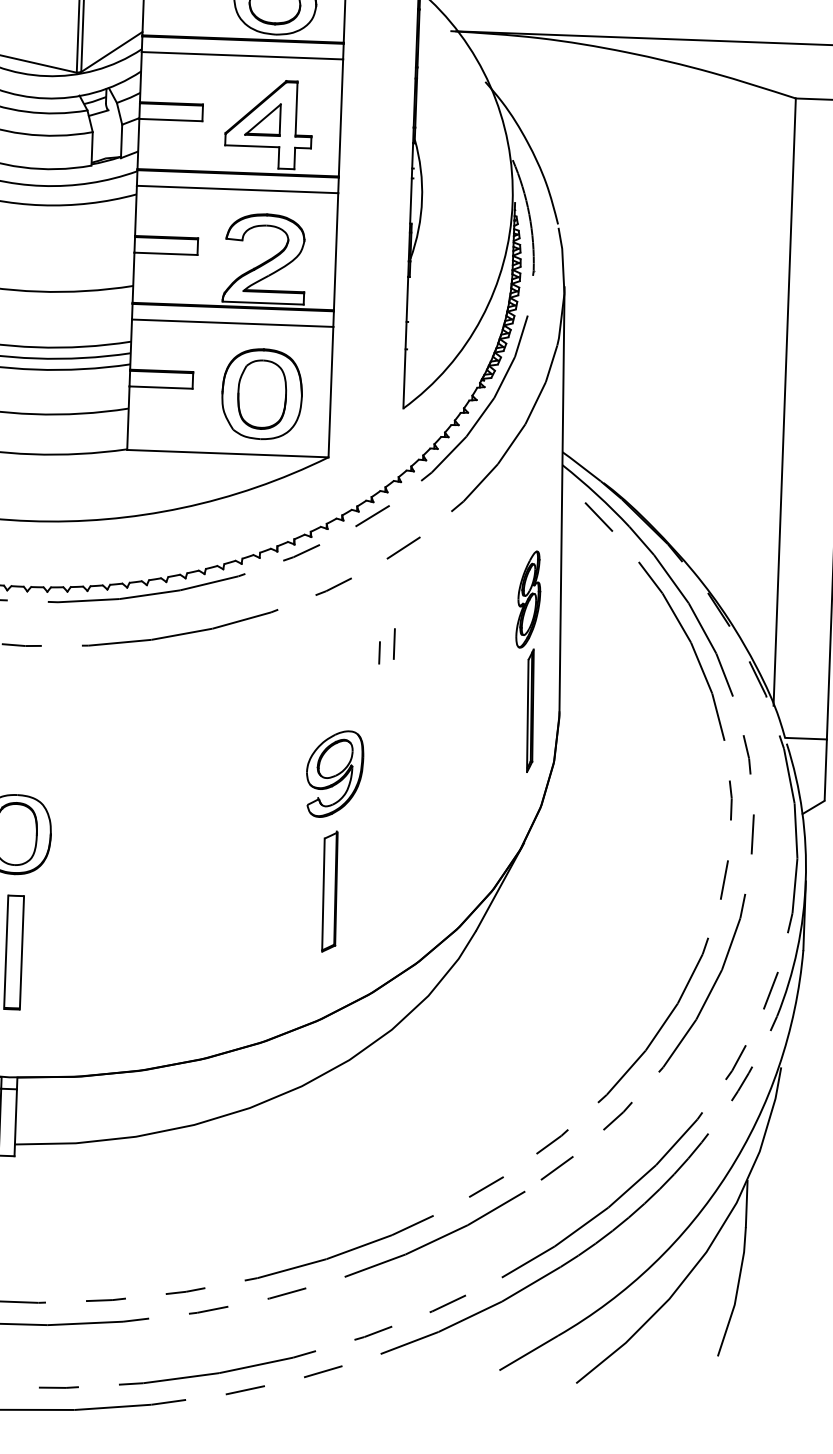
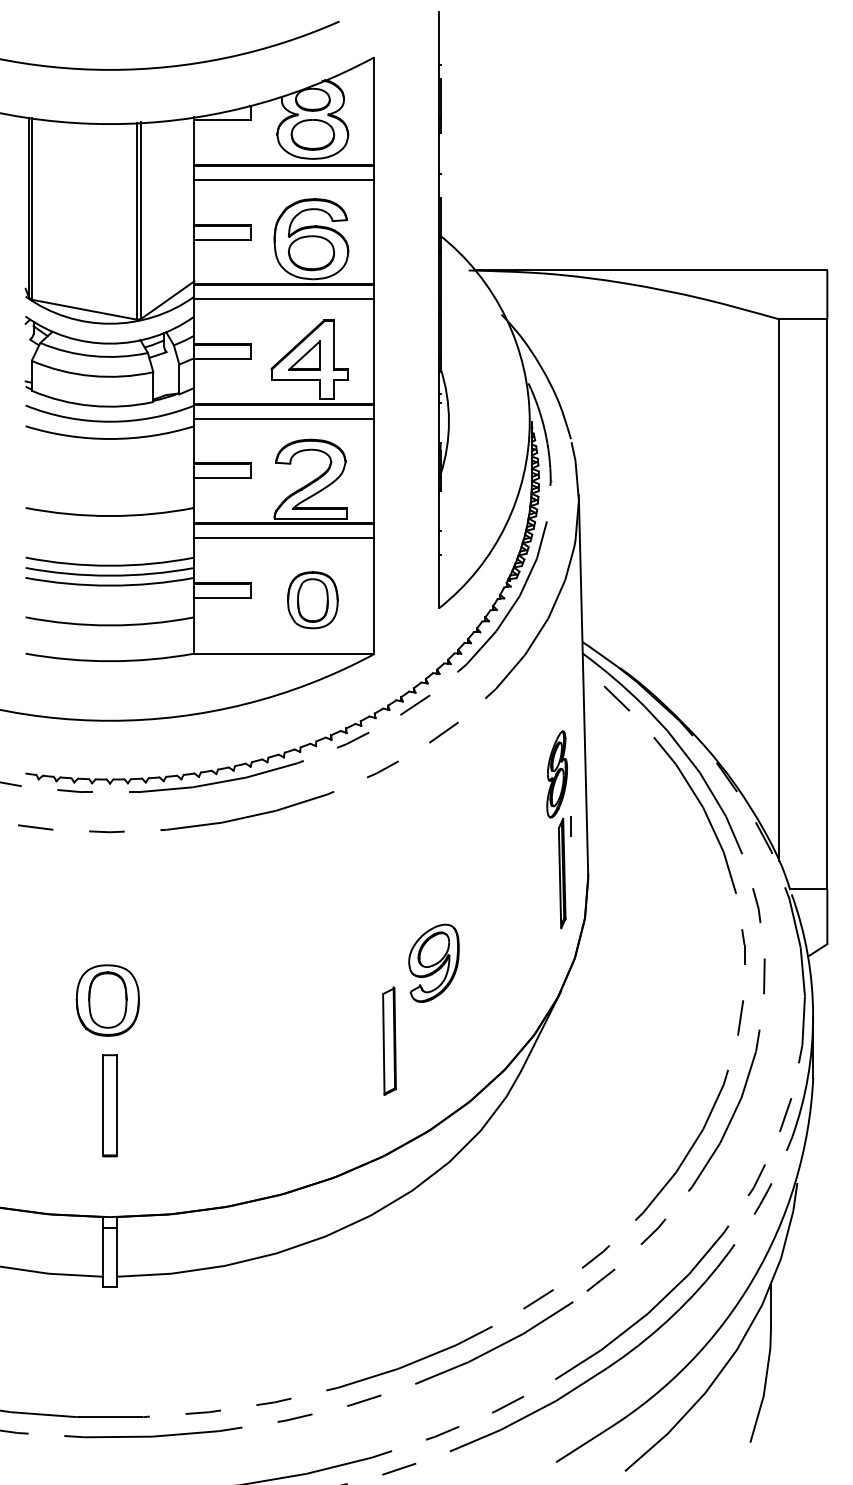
part: (261, 394) -> (312, 600), size x0.7
line: (394, 644) -> (438, 818), removed
line: (379, 652) -> (570, 826), moved
part: (334, 773) -> (433, 962), moved

